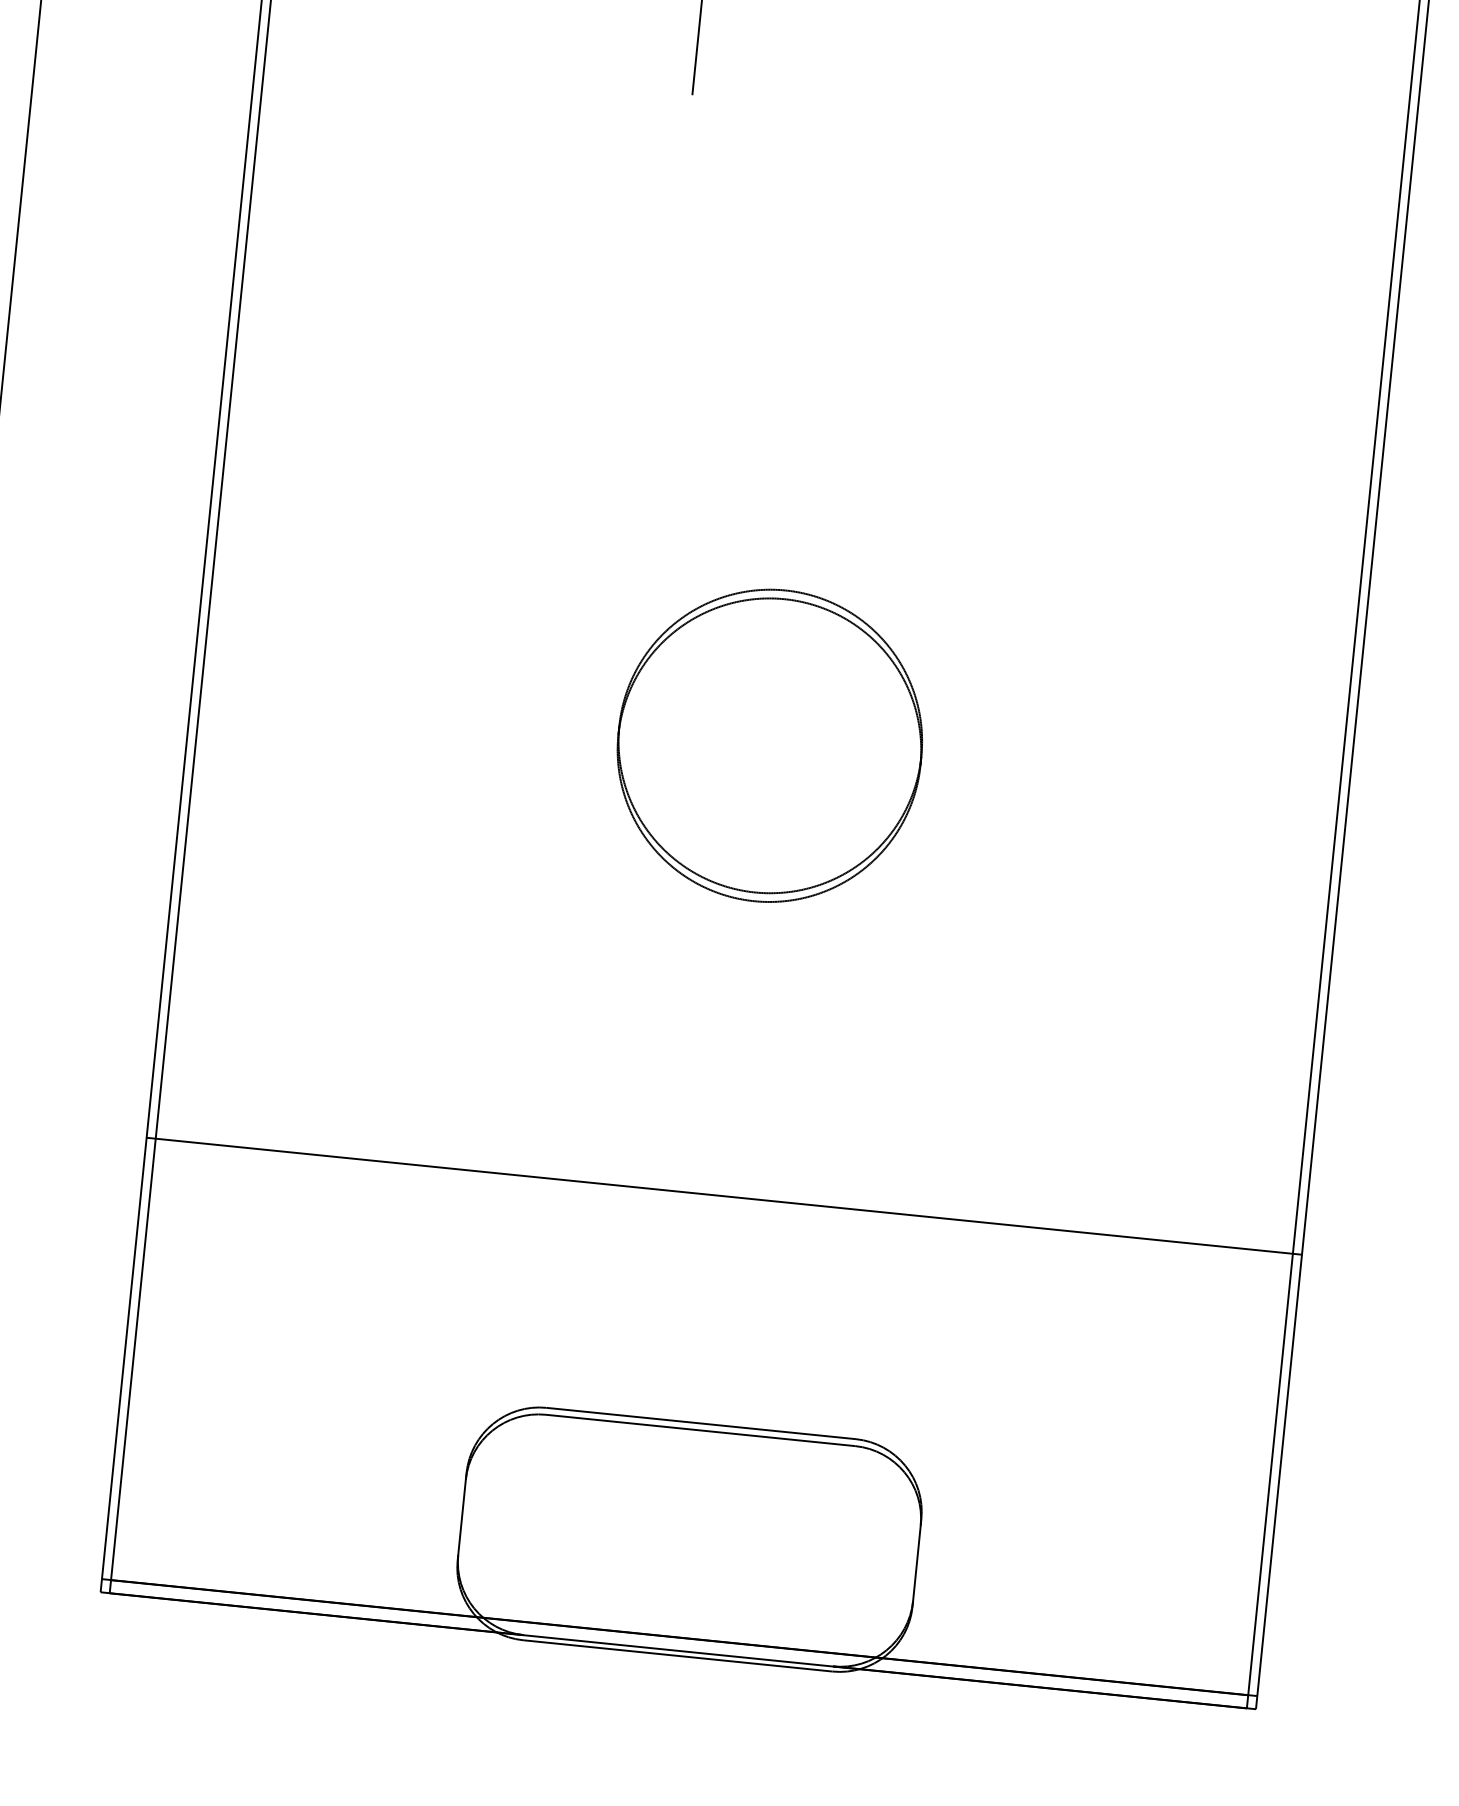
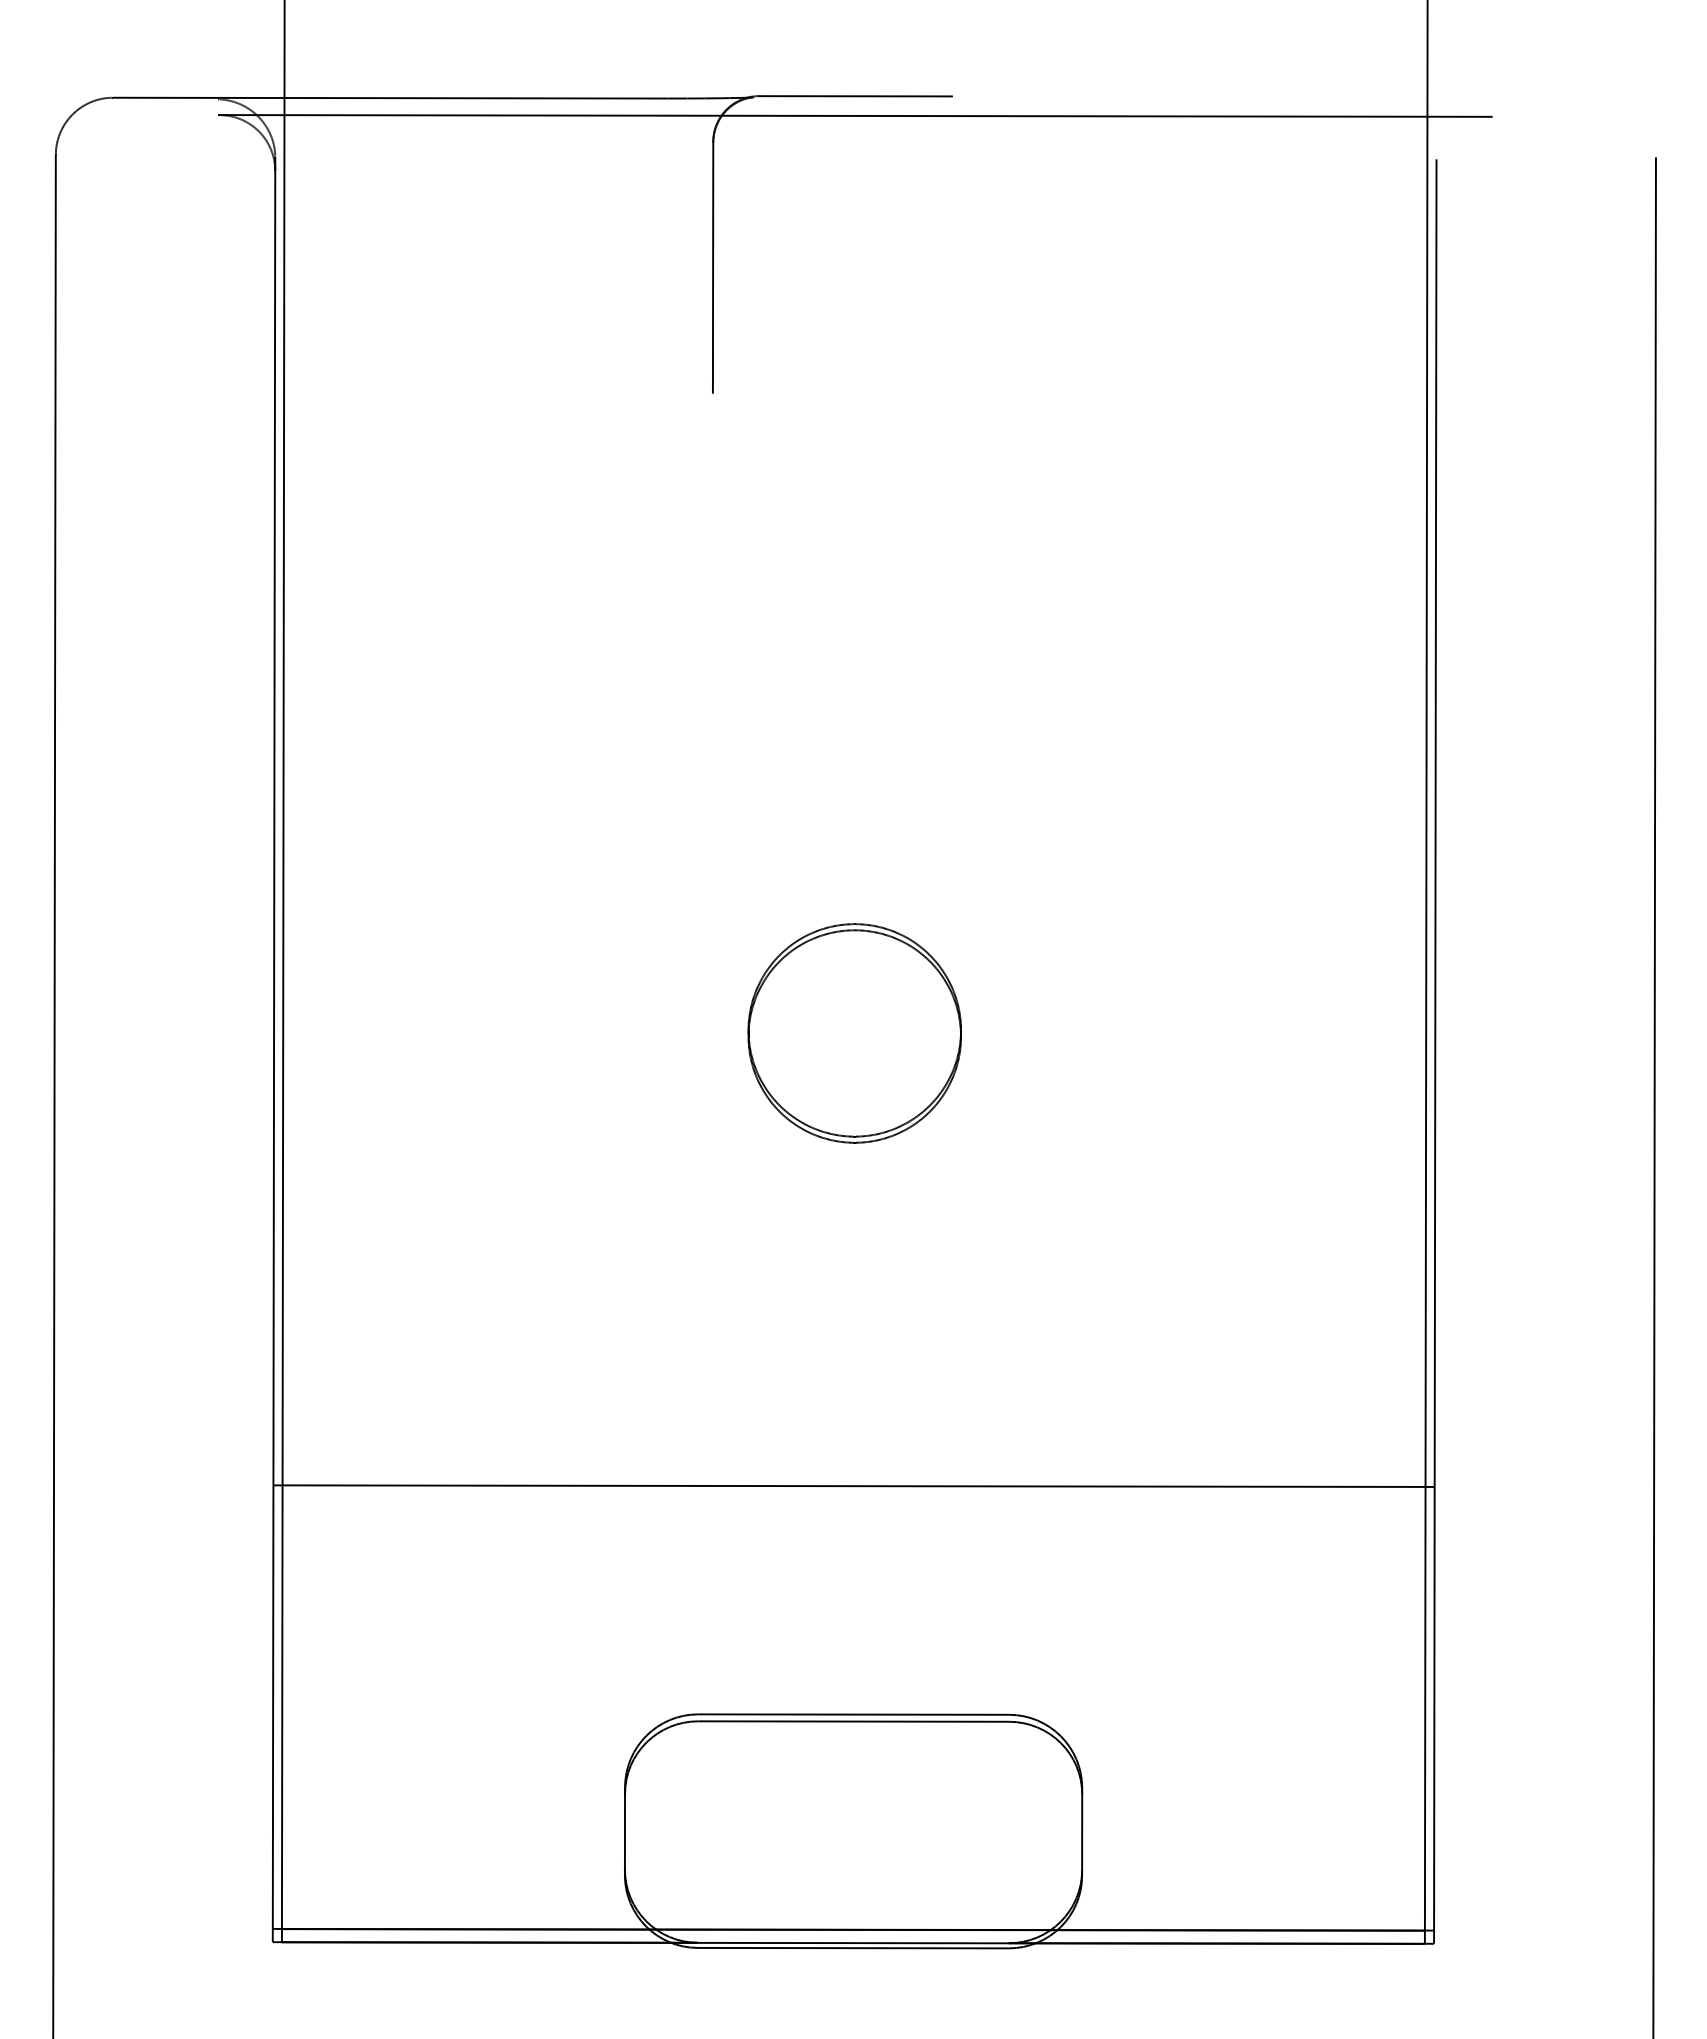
part: (769, 745) -> (854, 1033), size x0.7

